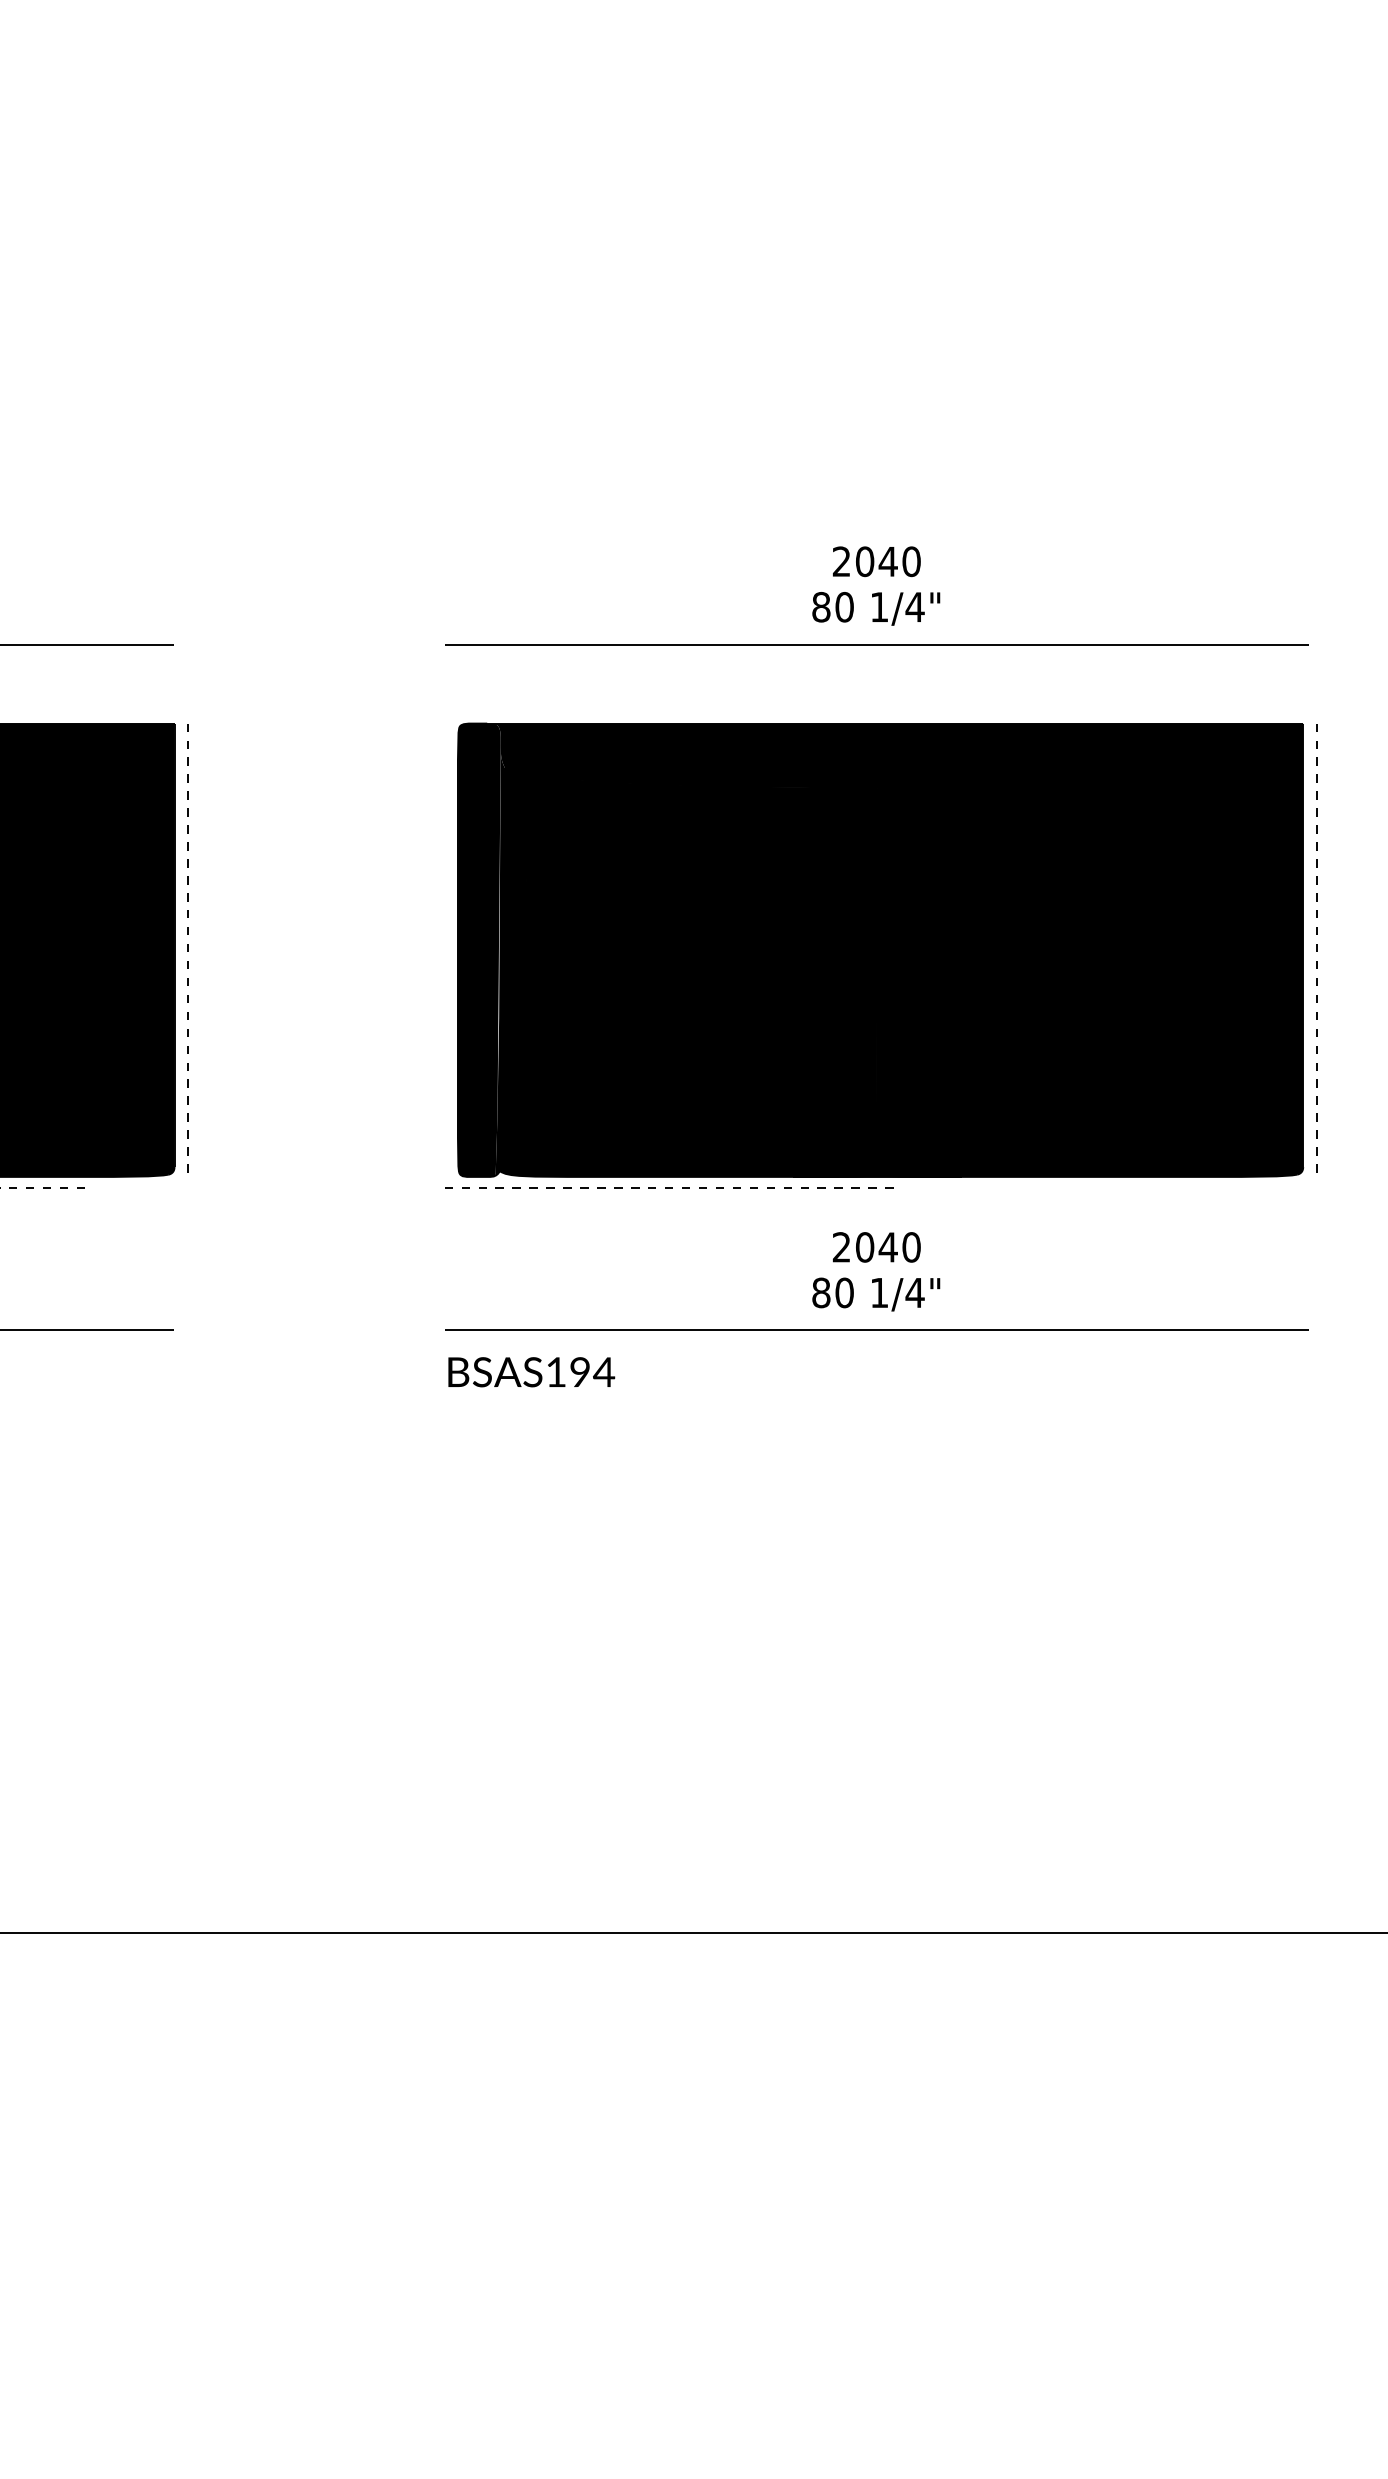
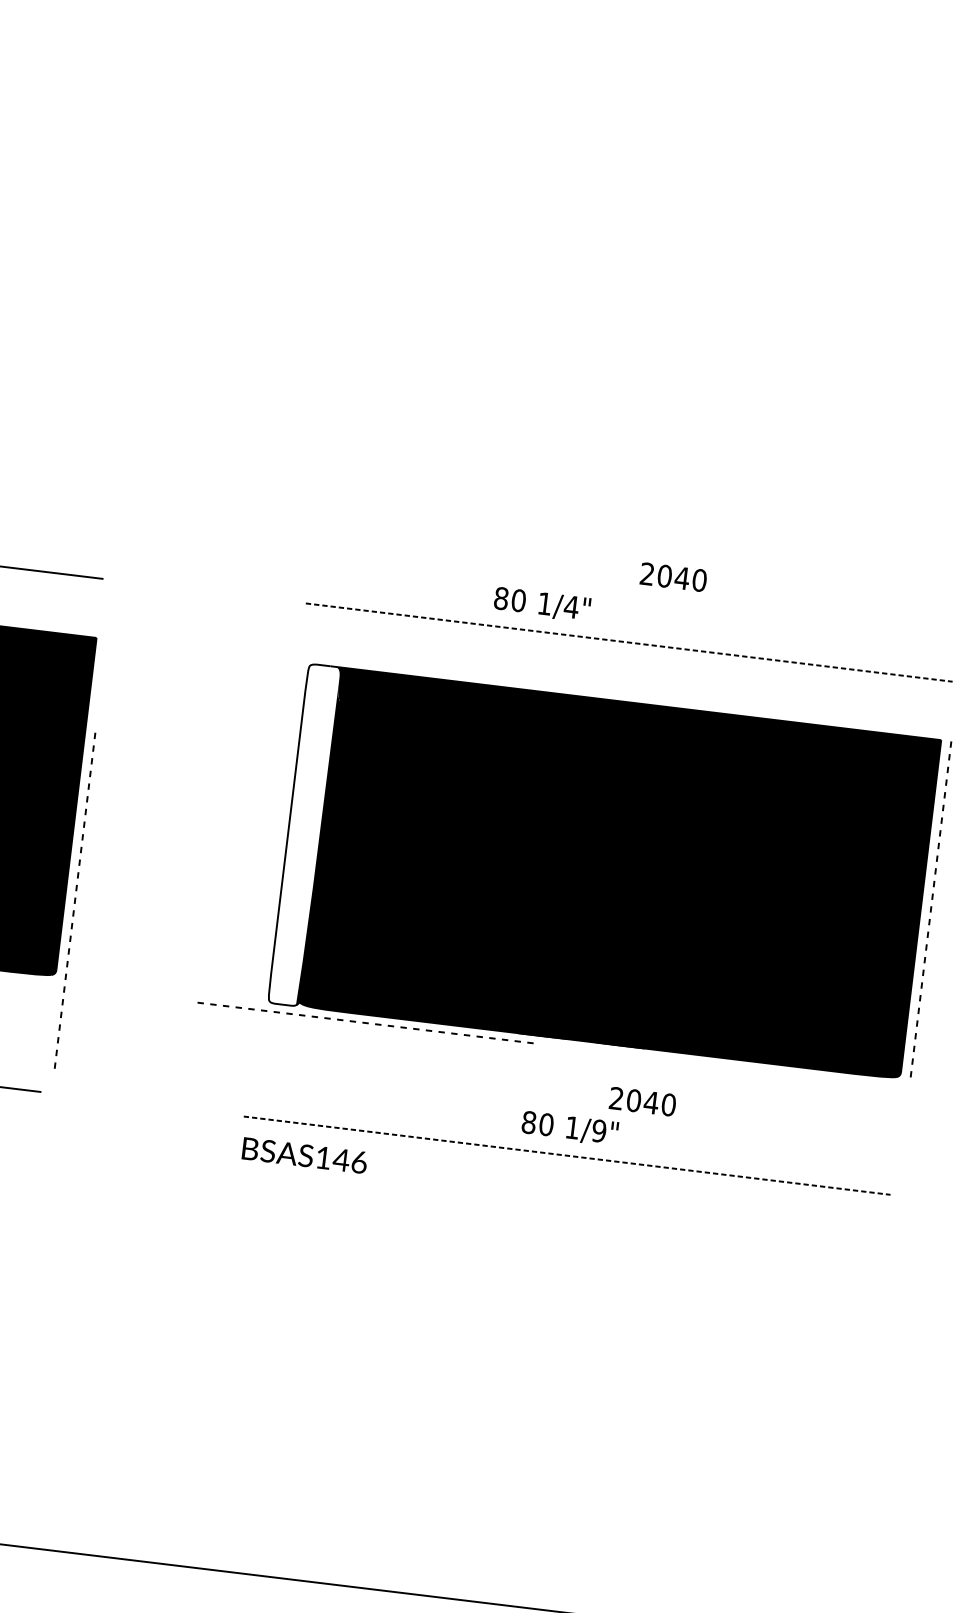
text: (876, 561) -> (673, 577), moved
text: (876, 608) -> (542, 604), moved
line: (877, 644) -> (629, 642), solid -> dashed
line: (187, 948) -> (74, 900), moved
fill: (478, 949) -> (303, 834), removed
line: (669, 1187) -> (365, 1022), moved
text: (876, 1247) -> (642, 1101), moved
text: (914, 1292) -> (598, 1130), 1/4" -> 1/9"
line: (877, 1330) -> (567, 1155), solid -> dashed
text: (592, 1372) -> (350, 1161), BSAS194 -> BSAS146

